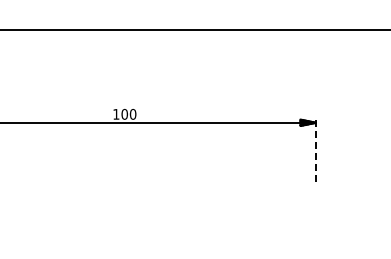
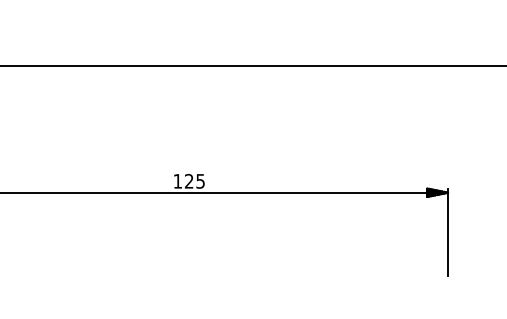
text: (128, 113) -> (194, 180), 100 -> 125
line: (315, 152) -> (447, 232), dashed -> solid

